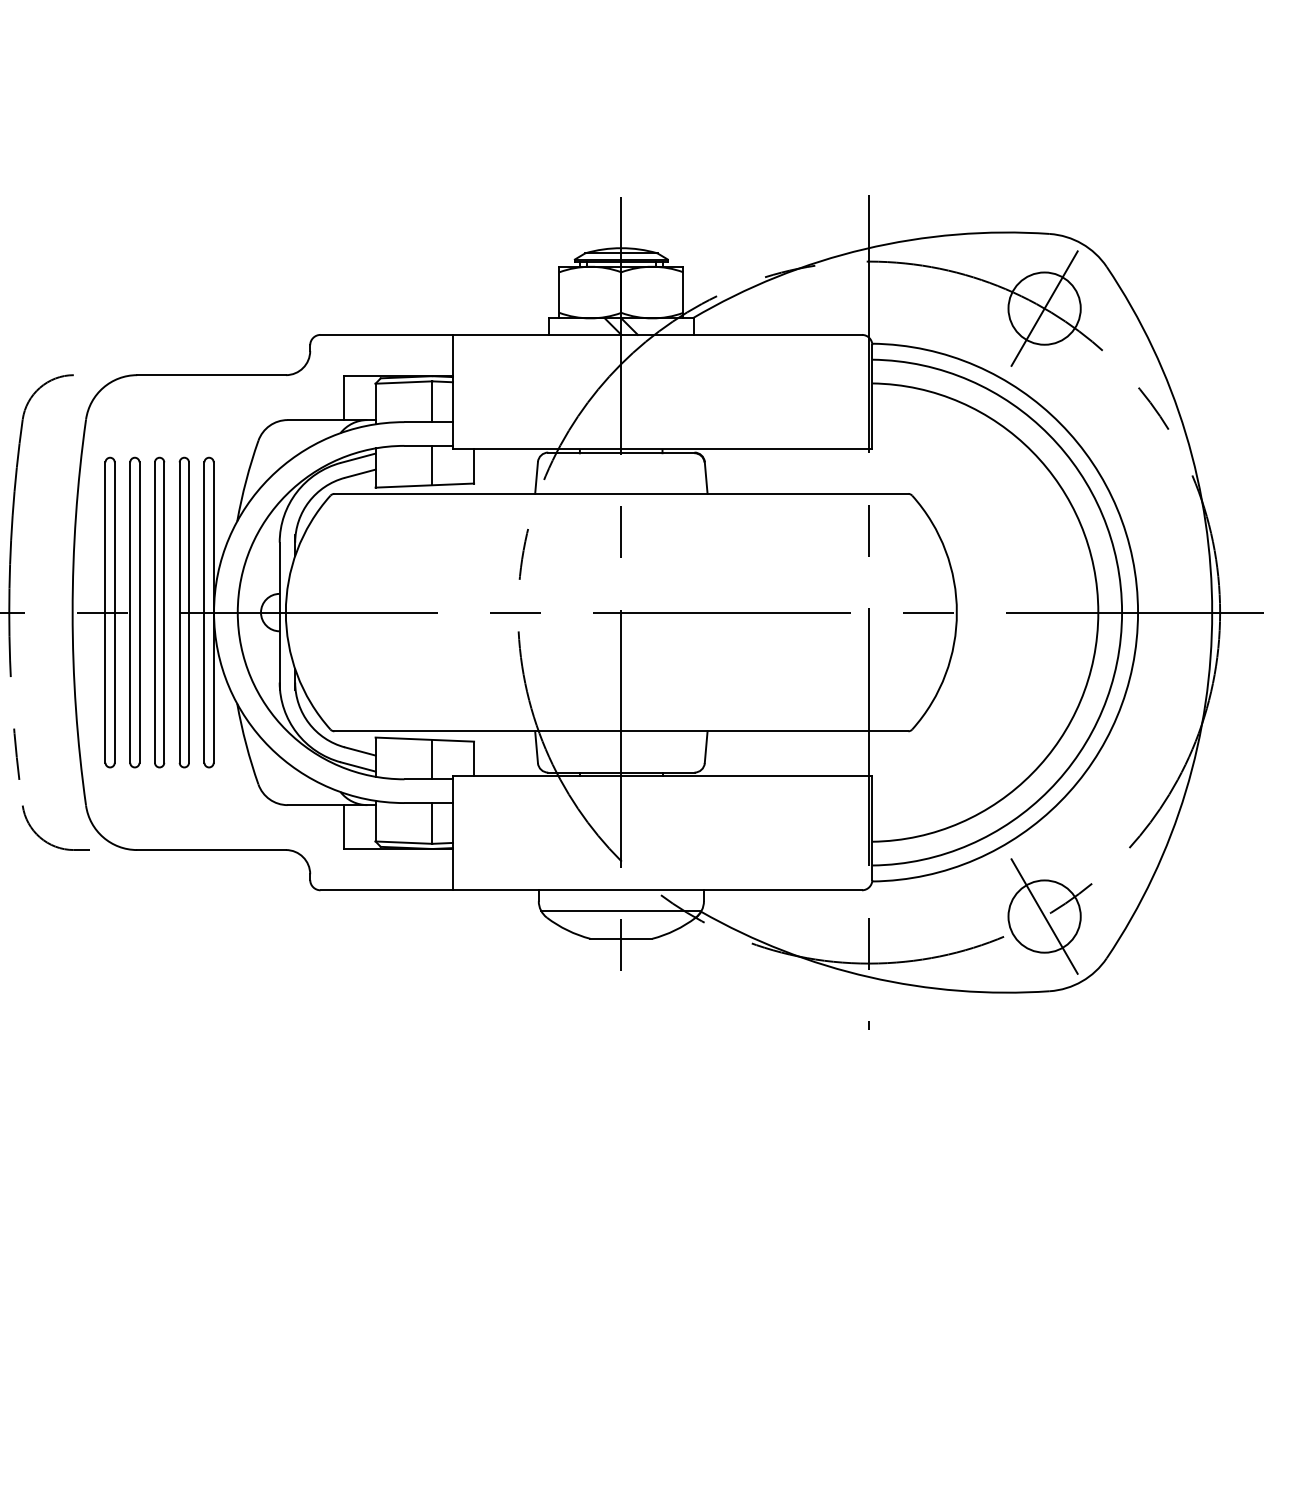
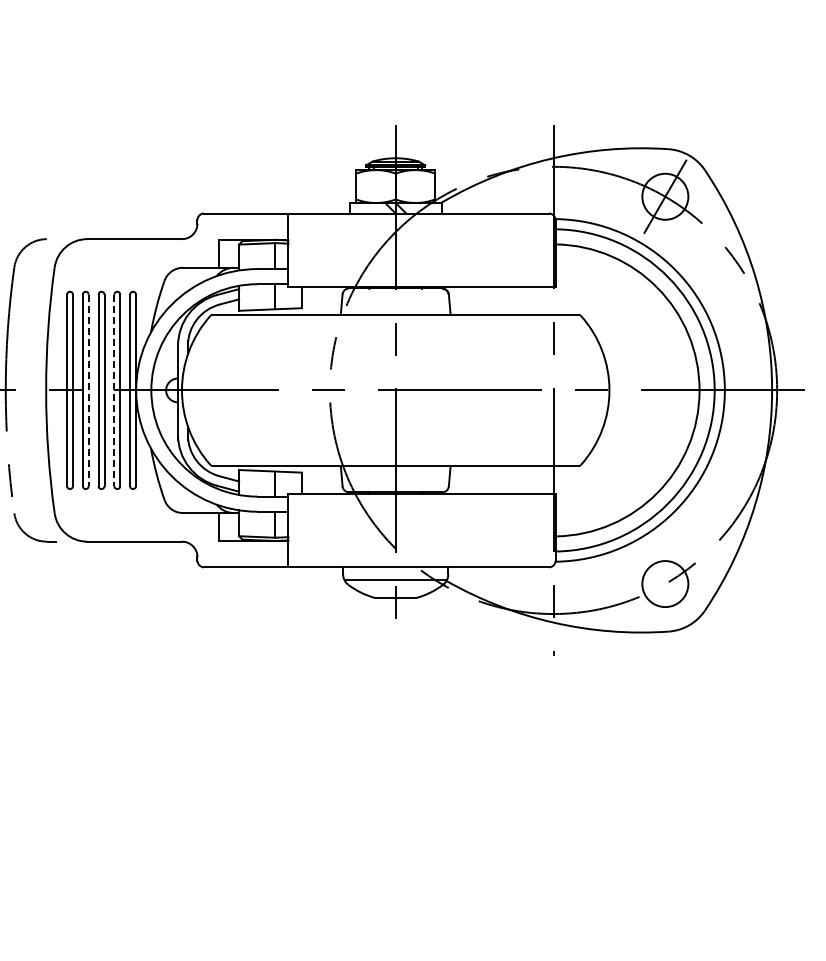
line: (139, 612) -> (88, 390), solid -> dashed
line: (179, 612) -> (114, 390), solid -> dashed
line: (1043, 917) -> (664, 584), removed

